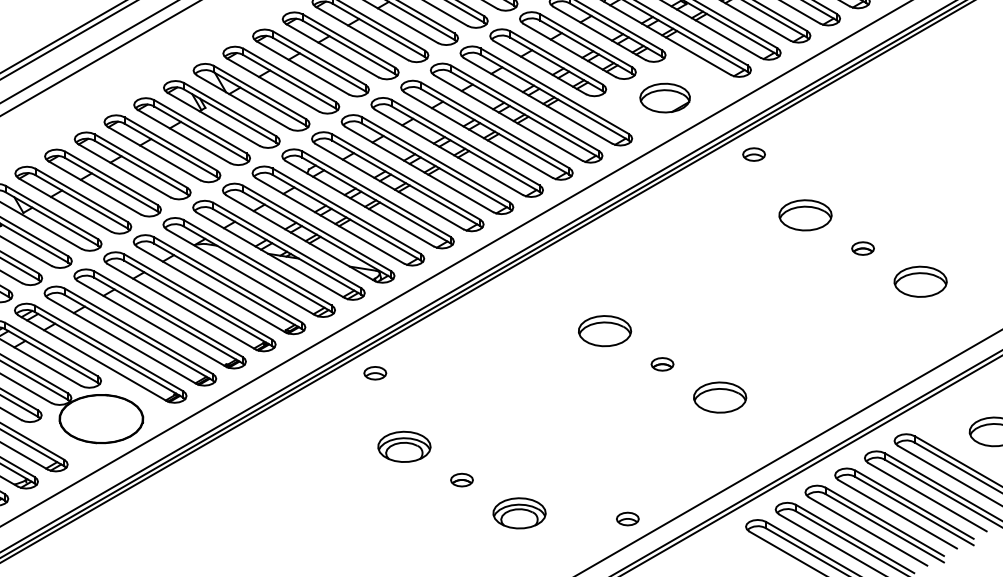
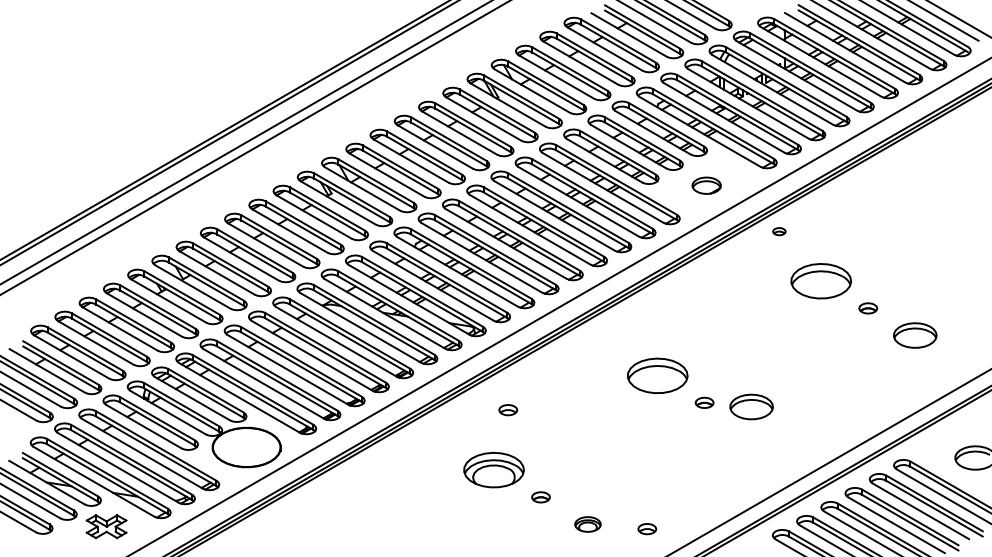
part: (664, 97) -> (706, 185), size x0.7
part: (754, 154) -> (779, 231), size x0.7
part: (805, 215) -> (821, 281), size x1.4
part: (604, 330) -> (657, 375), size x1.4
part: (375, 373) -> (508, 410), moved
part: (719, 396) -> (751, 406), moved
part: (403, 447) -> (493, 470), size x1.4
part: (519, 513) -> (587, 524), size x0.6
part: (628, 519) -> (647, 529), moved

